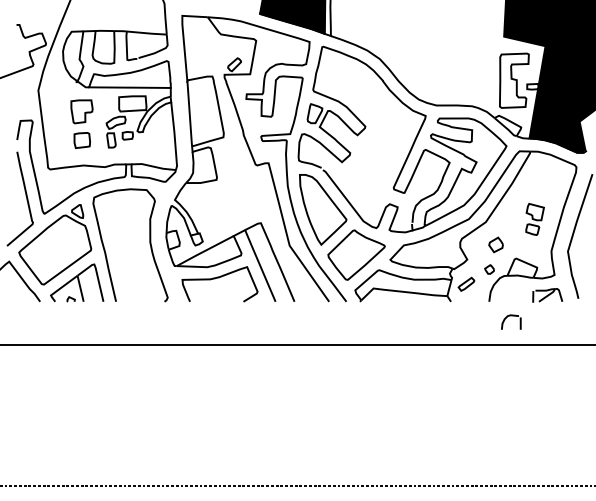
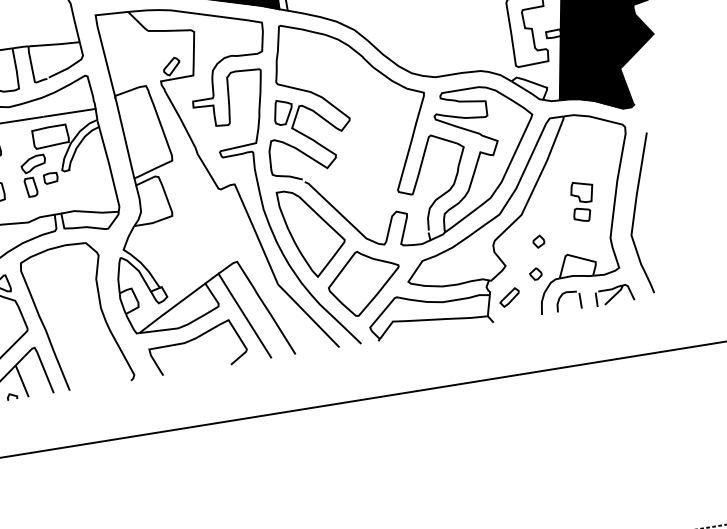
part: (495, 244) -> (538, 241), size x0.62
part: (511, 321) -> (568, 299), moved

